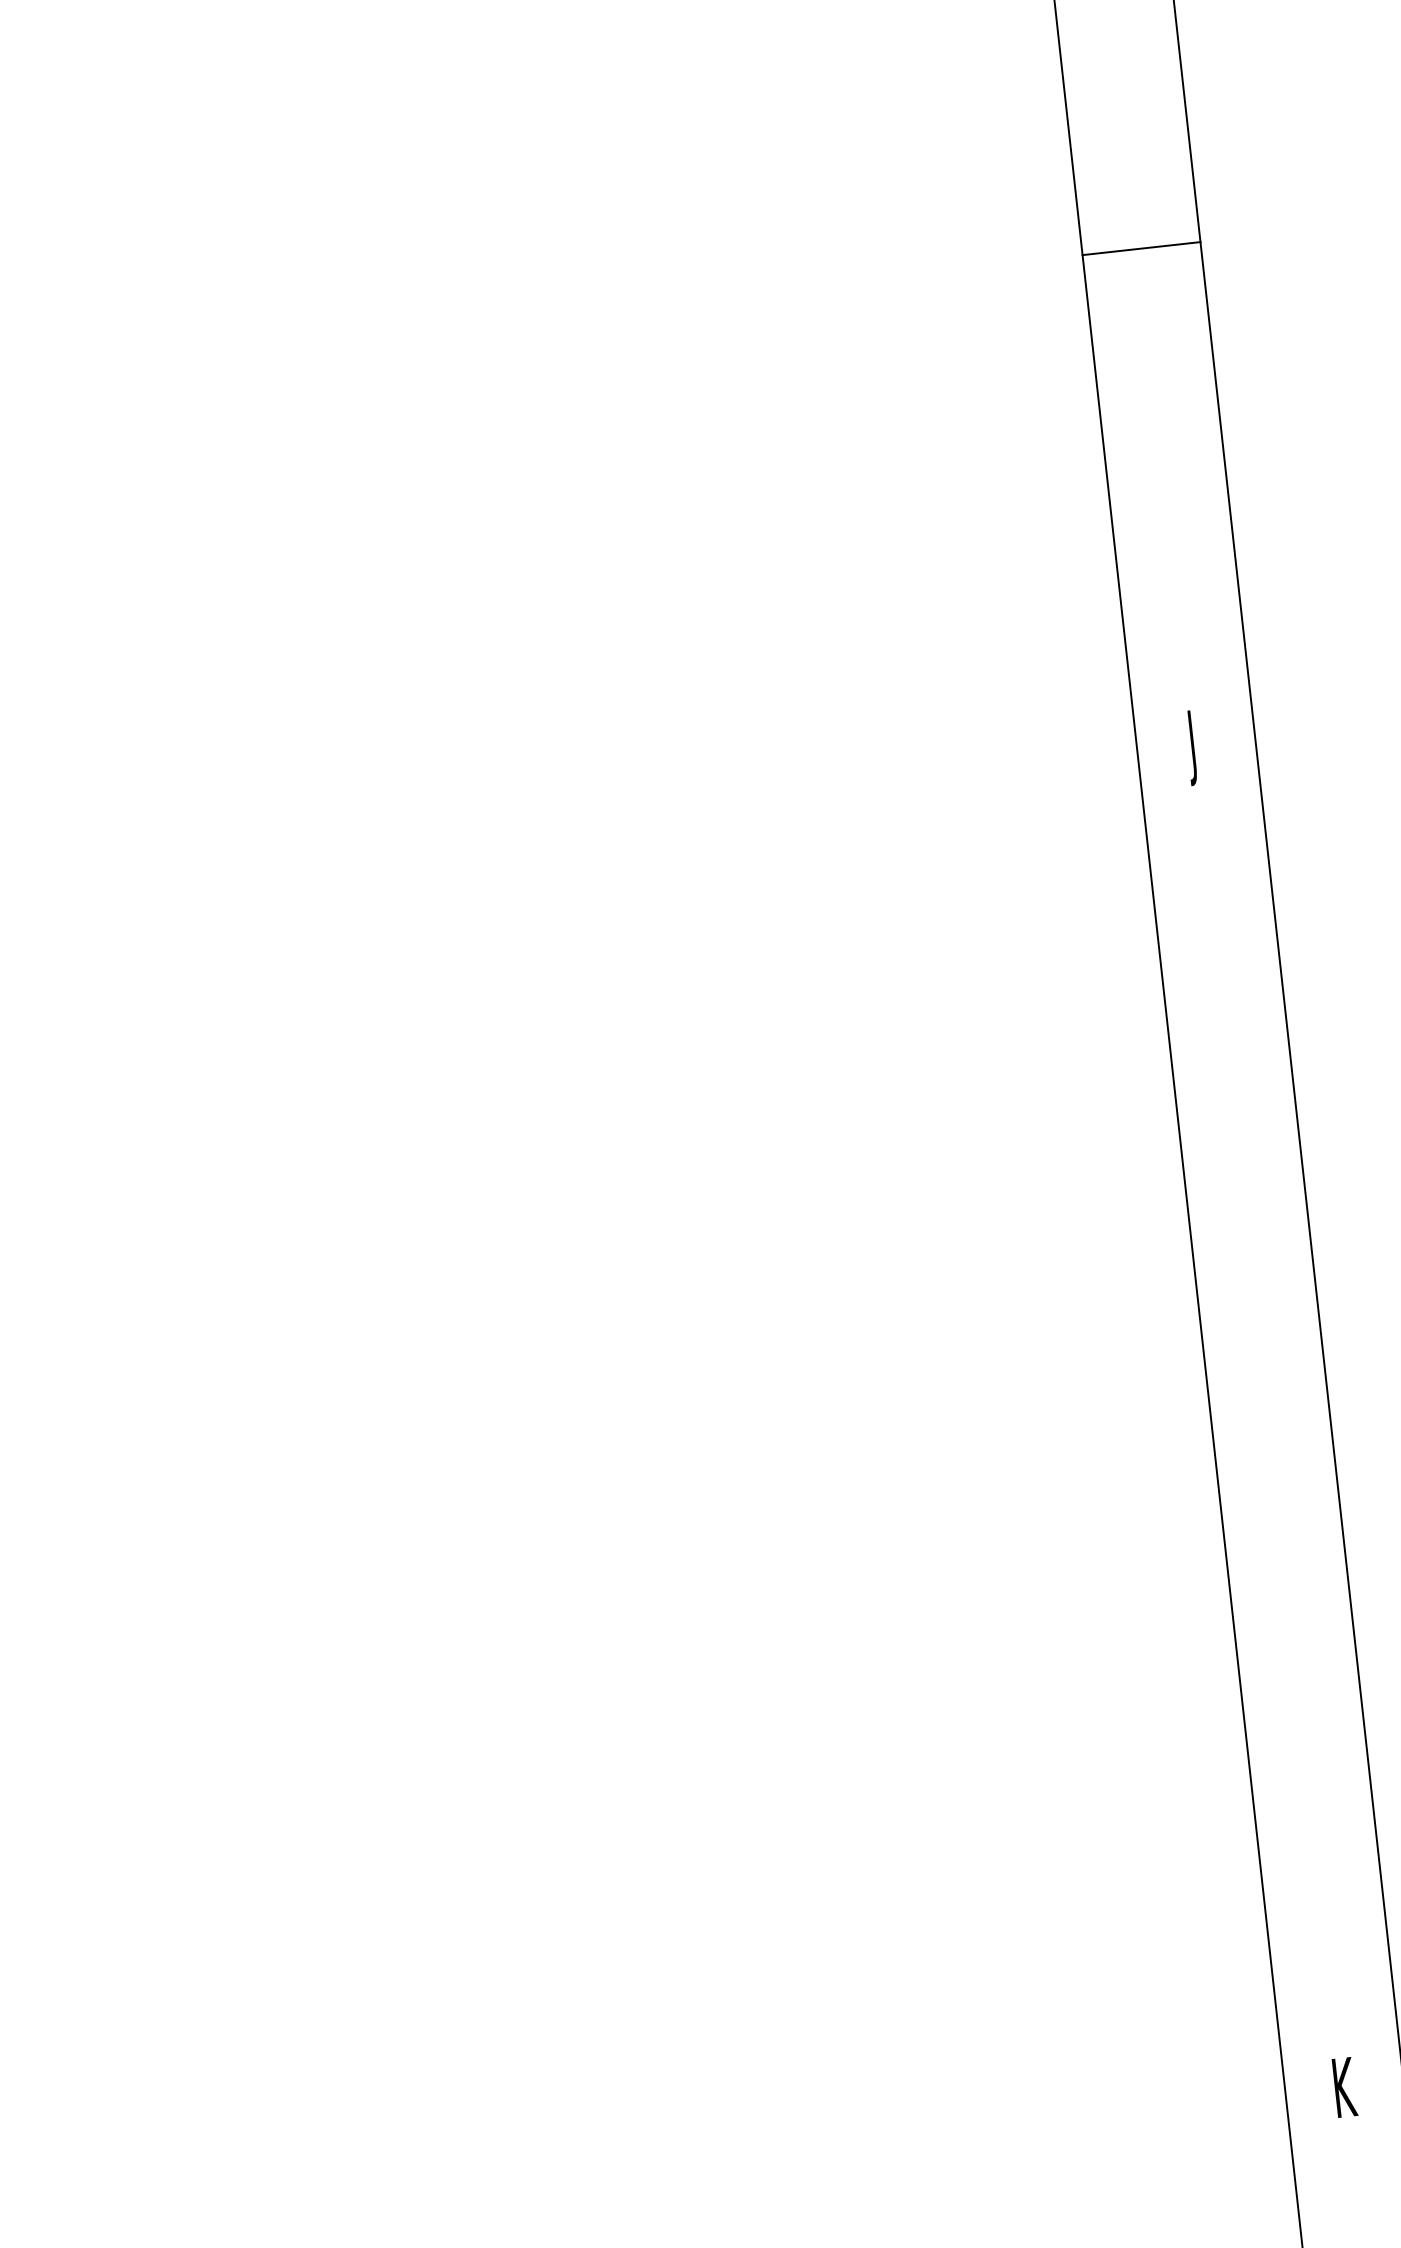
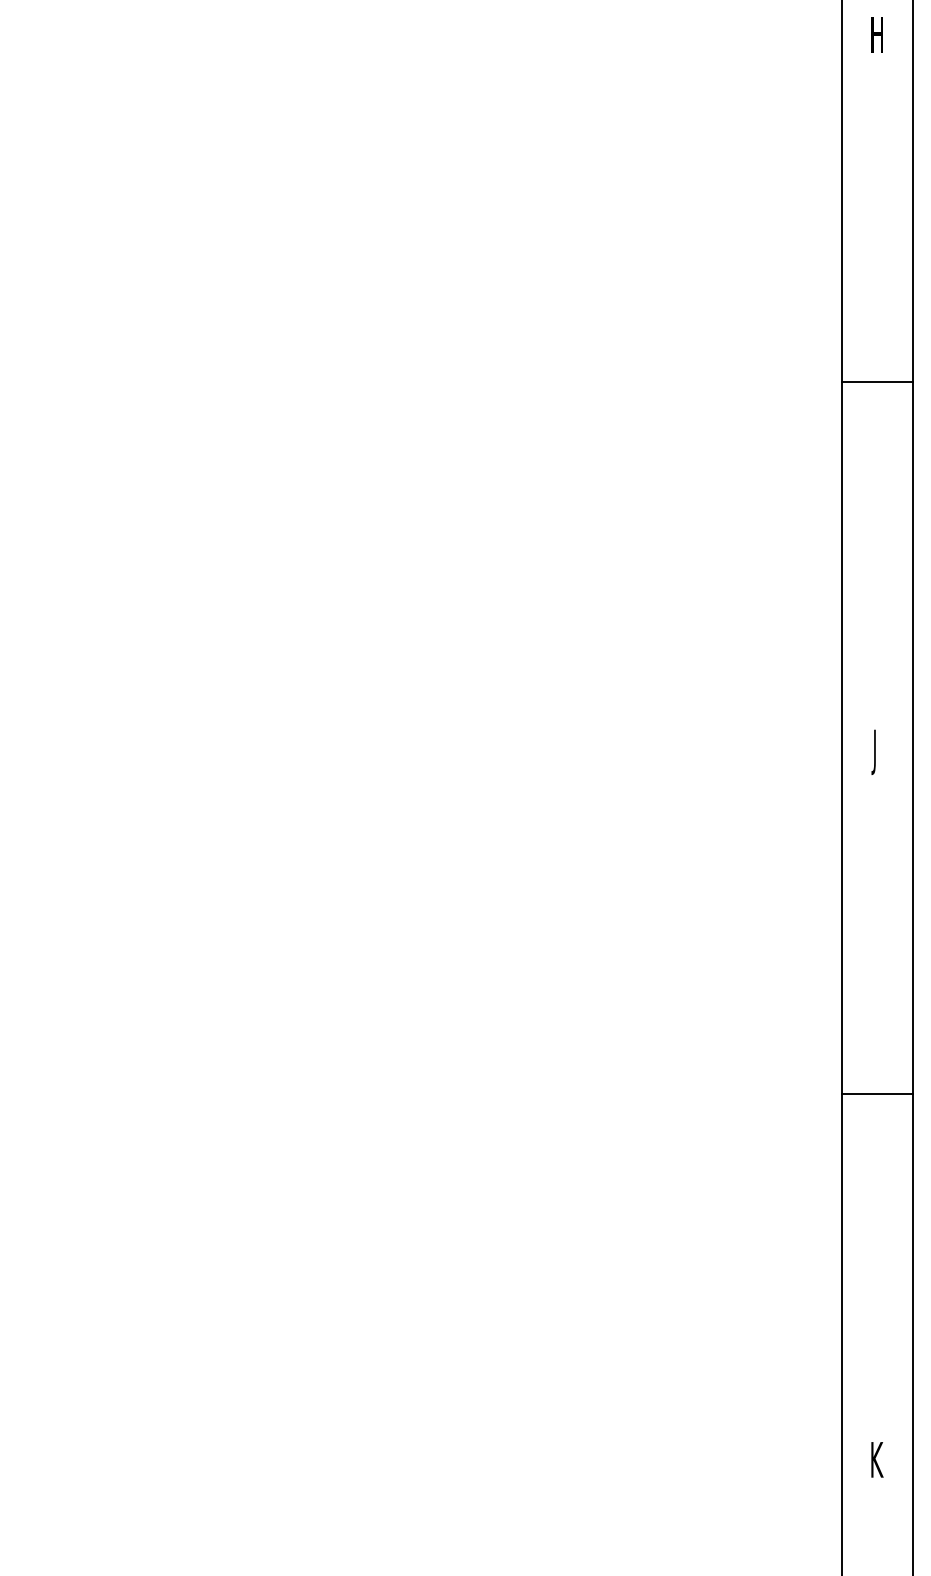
text: (1190, 746) -> (873, 751), moved
line: (1270, 1428) -> (876, 1094), added
text: (1345, 2086) -> (877, 1459), moved

